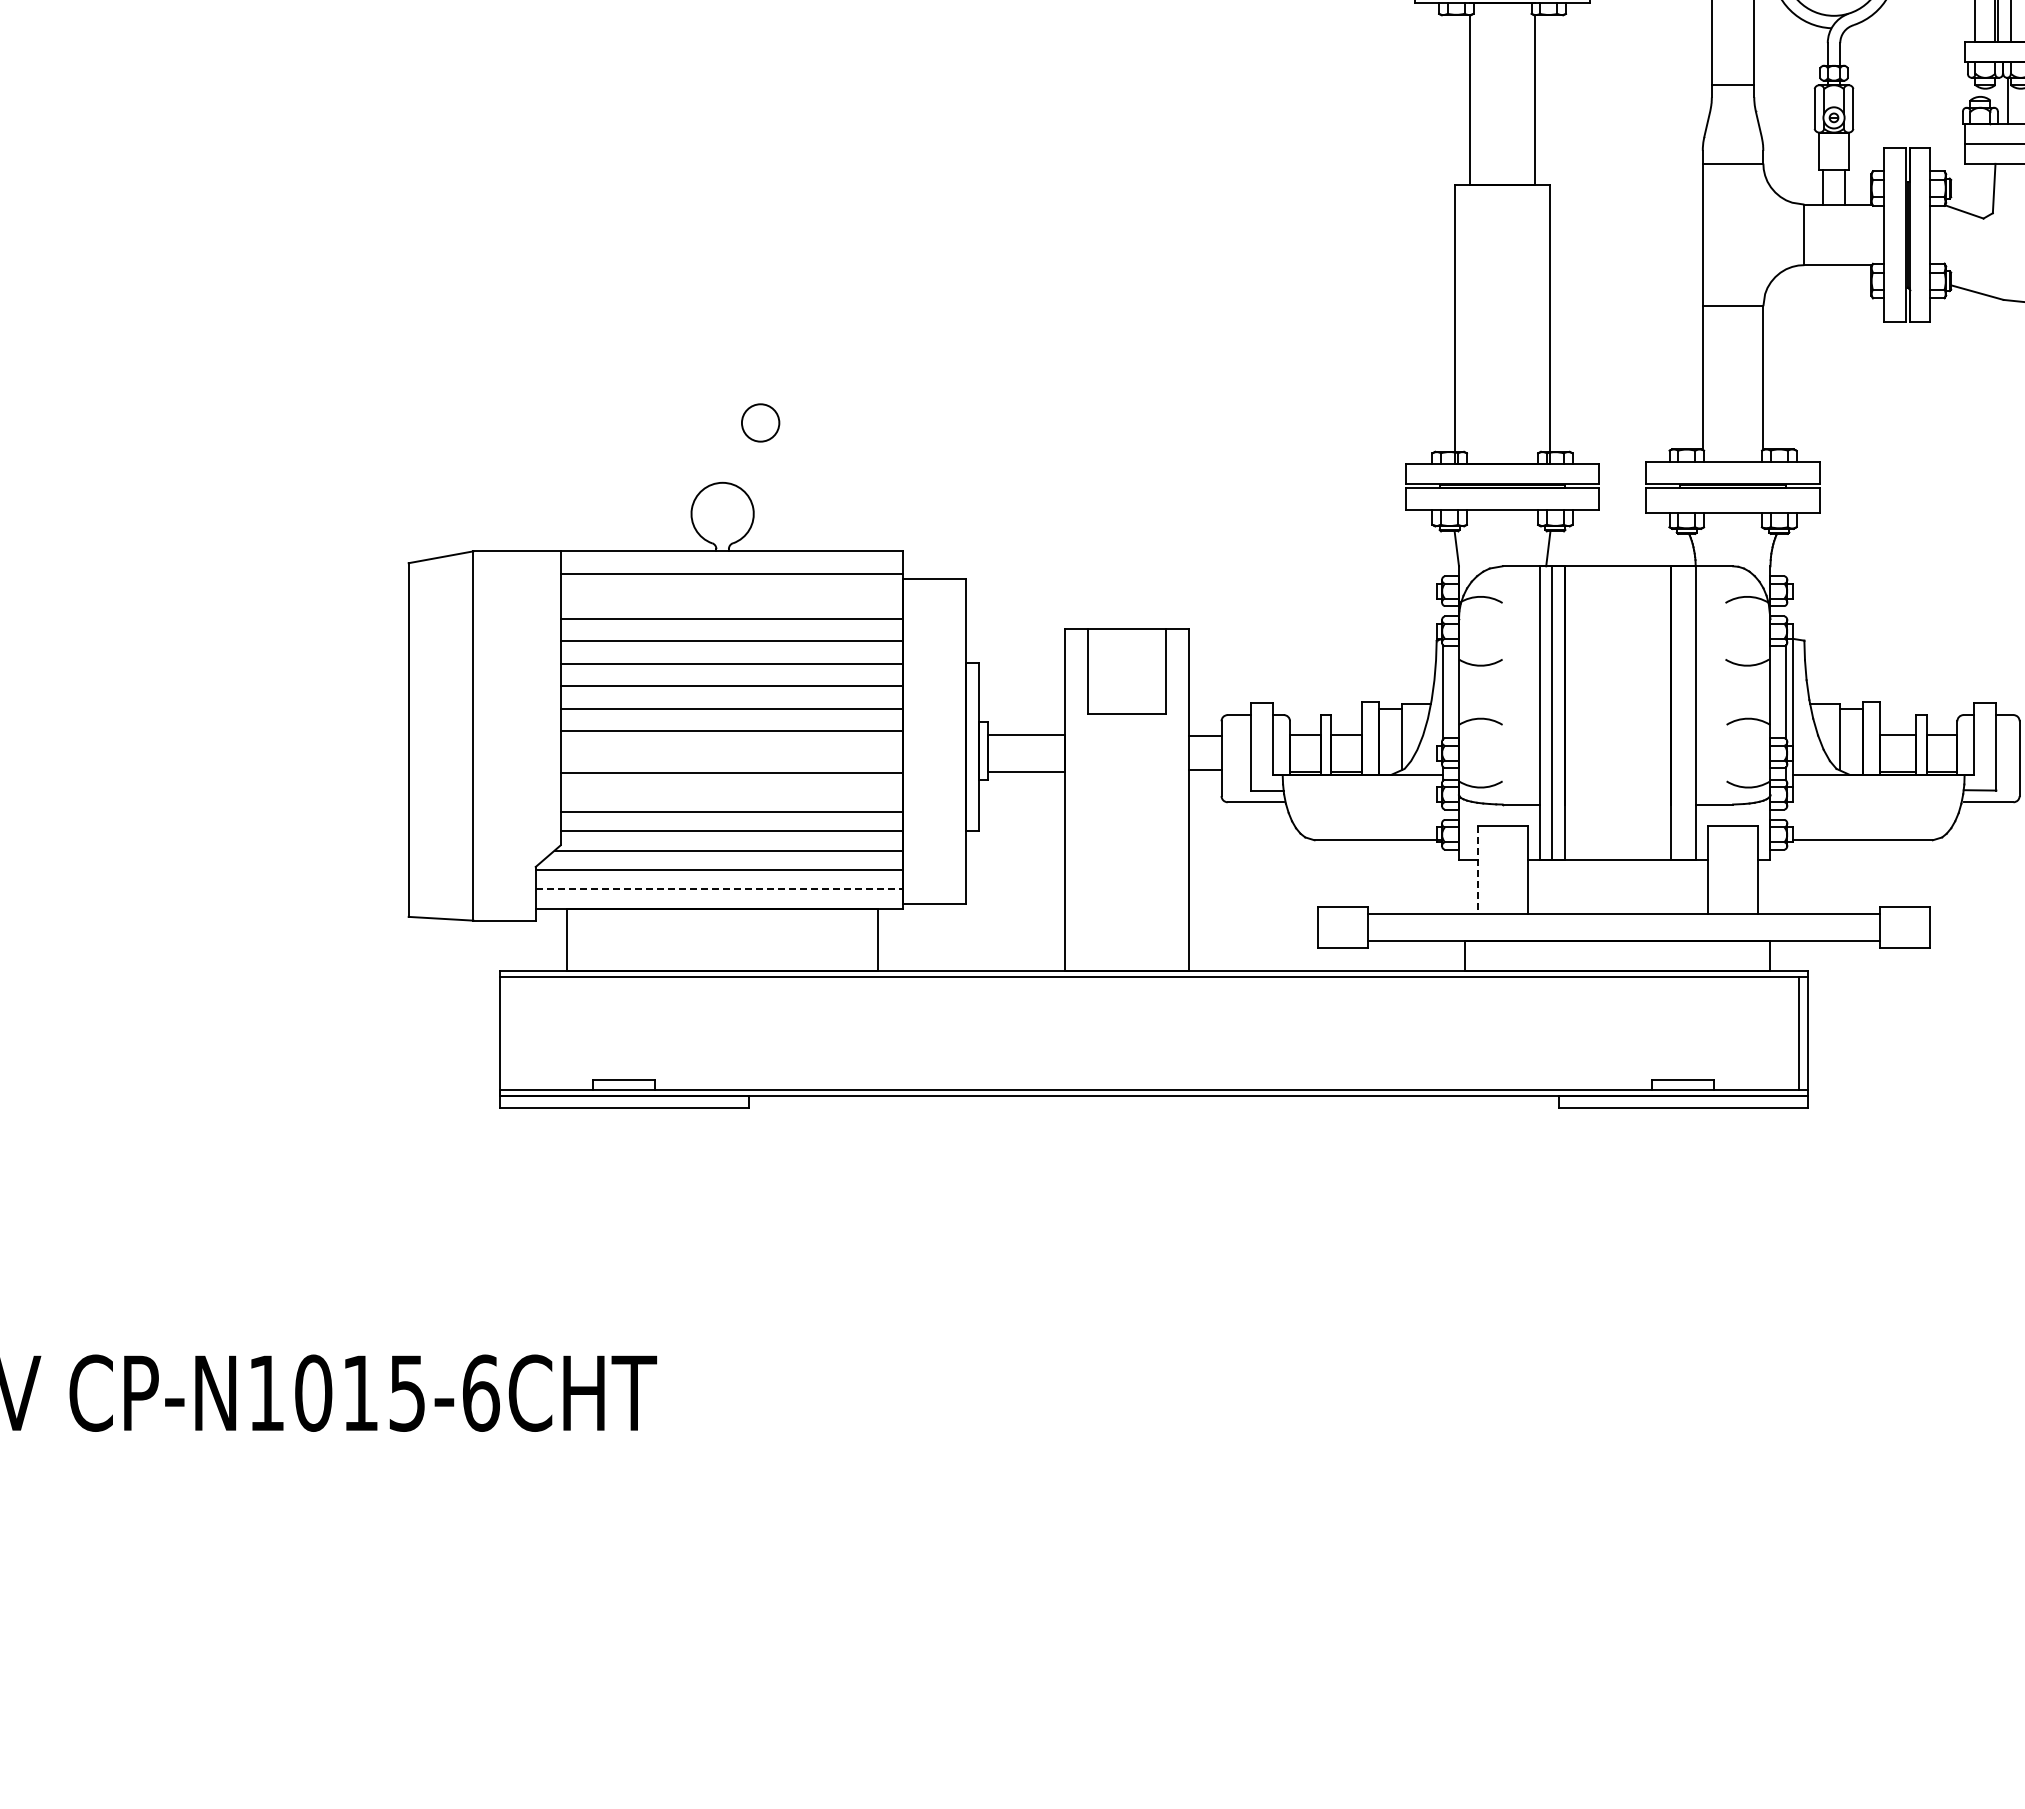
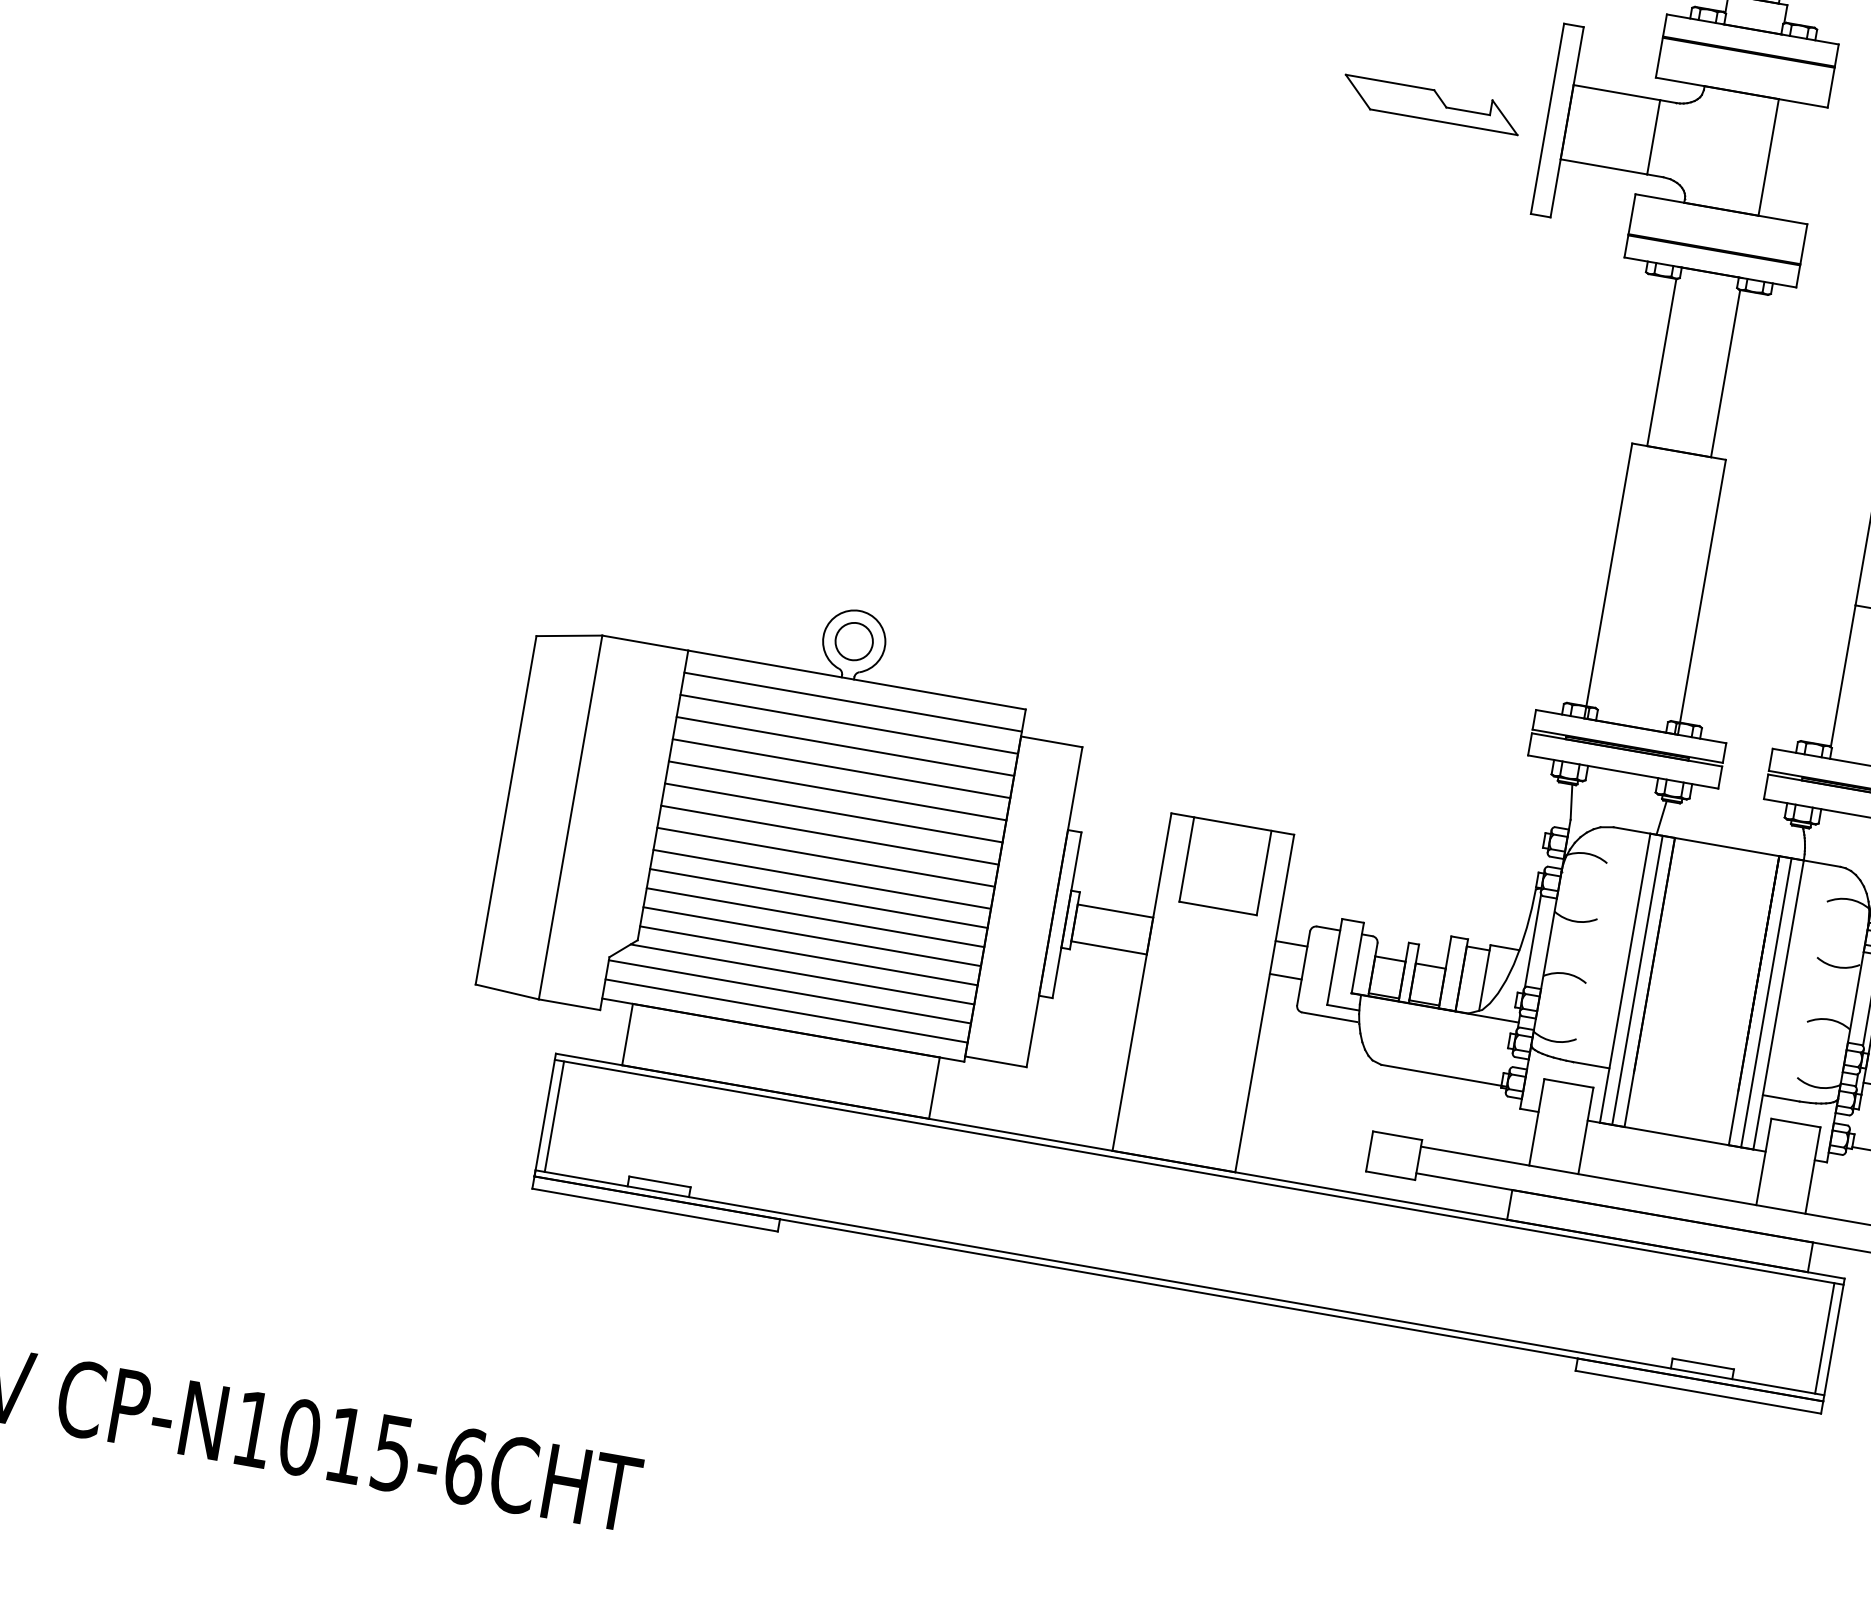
circle: (760, 422) -> (854, 641), moved
line: (731, 596) -> (848, 724), added
line: (1683, 712) -> (1766, 1002), added
line: (731, 753) -> (821, 879), added
line: (731, 792) -> (815, 917), added
line: (1477, 870) -> (1536, 1122), dashed -> solid
line: (719, 889) -> (786, 1011), dashed -> solid
line: (508, 1033) -> (553, 1116), added

